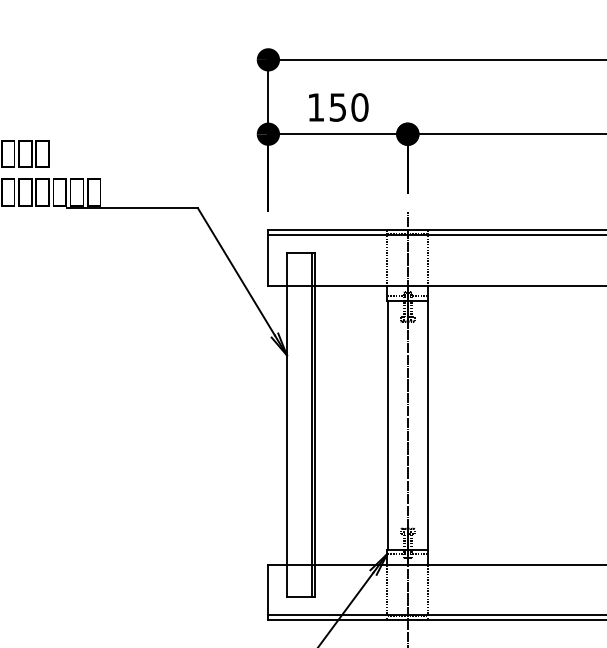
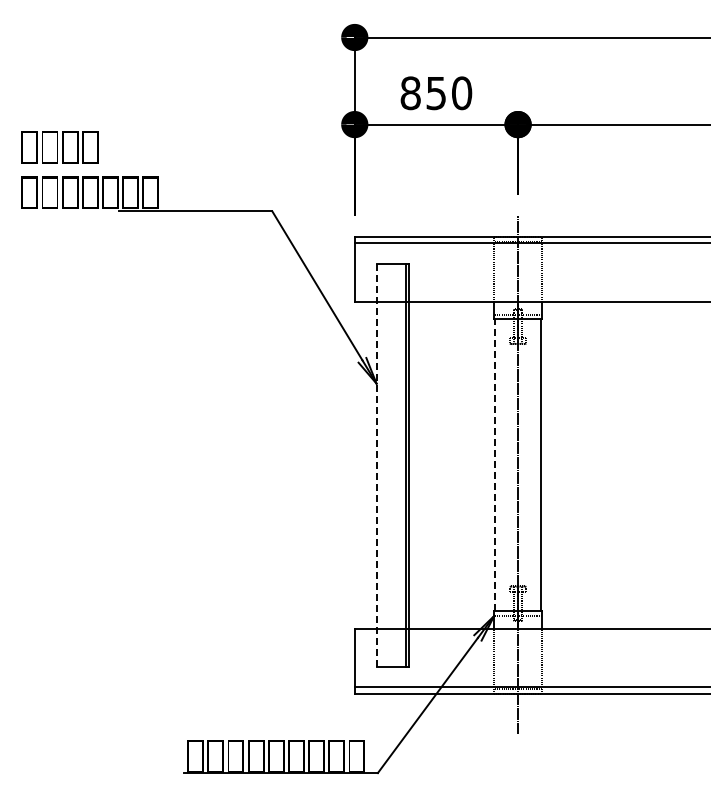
text: (315, 107) -> (410, 93), 150 -> 850
line: (286, 424) -> (376, 464), solid -> dashed
line: (387, 425) -> (494, 465), solid -> dashed

